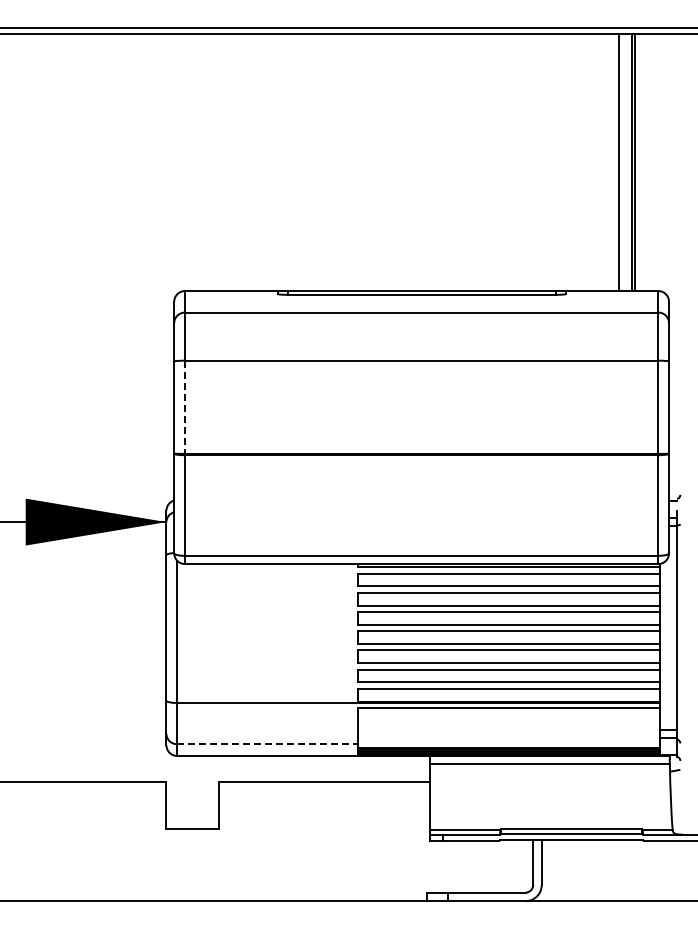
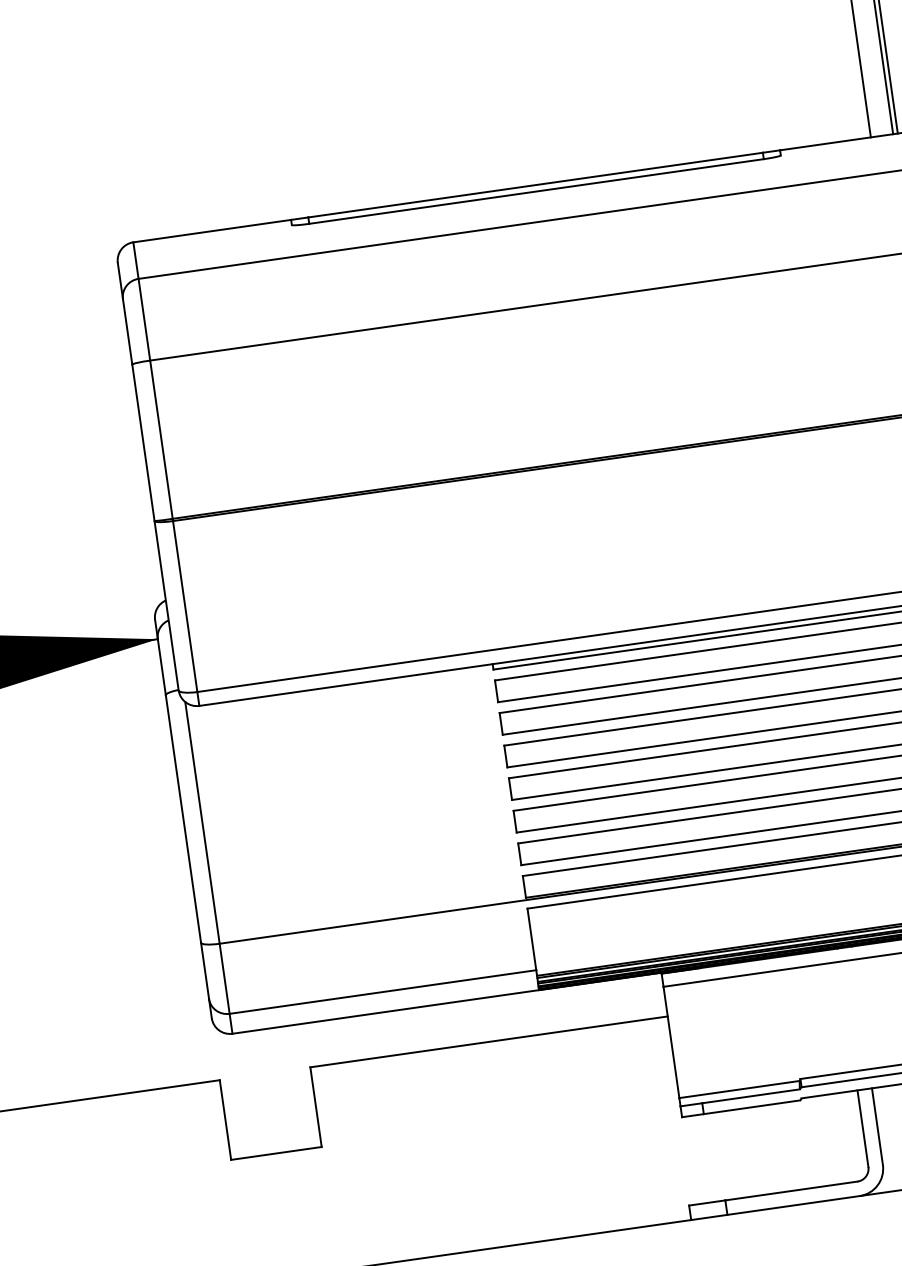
line: (184, 407) -> (160, 440), dashed -> solid
line: (267, 744) -> (383, 992), dashed -> solid

